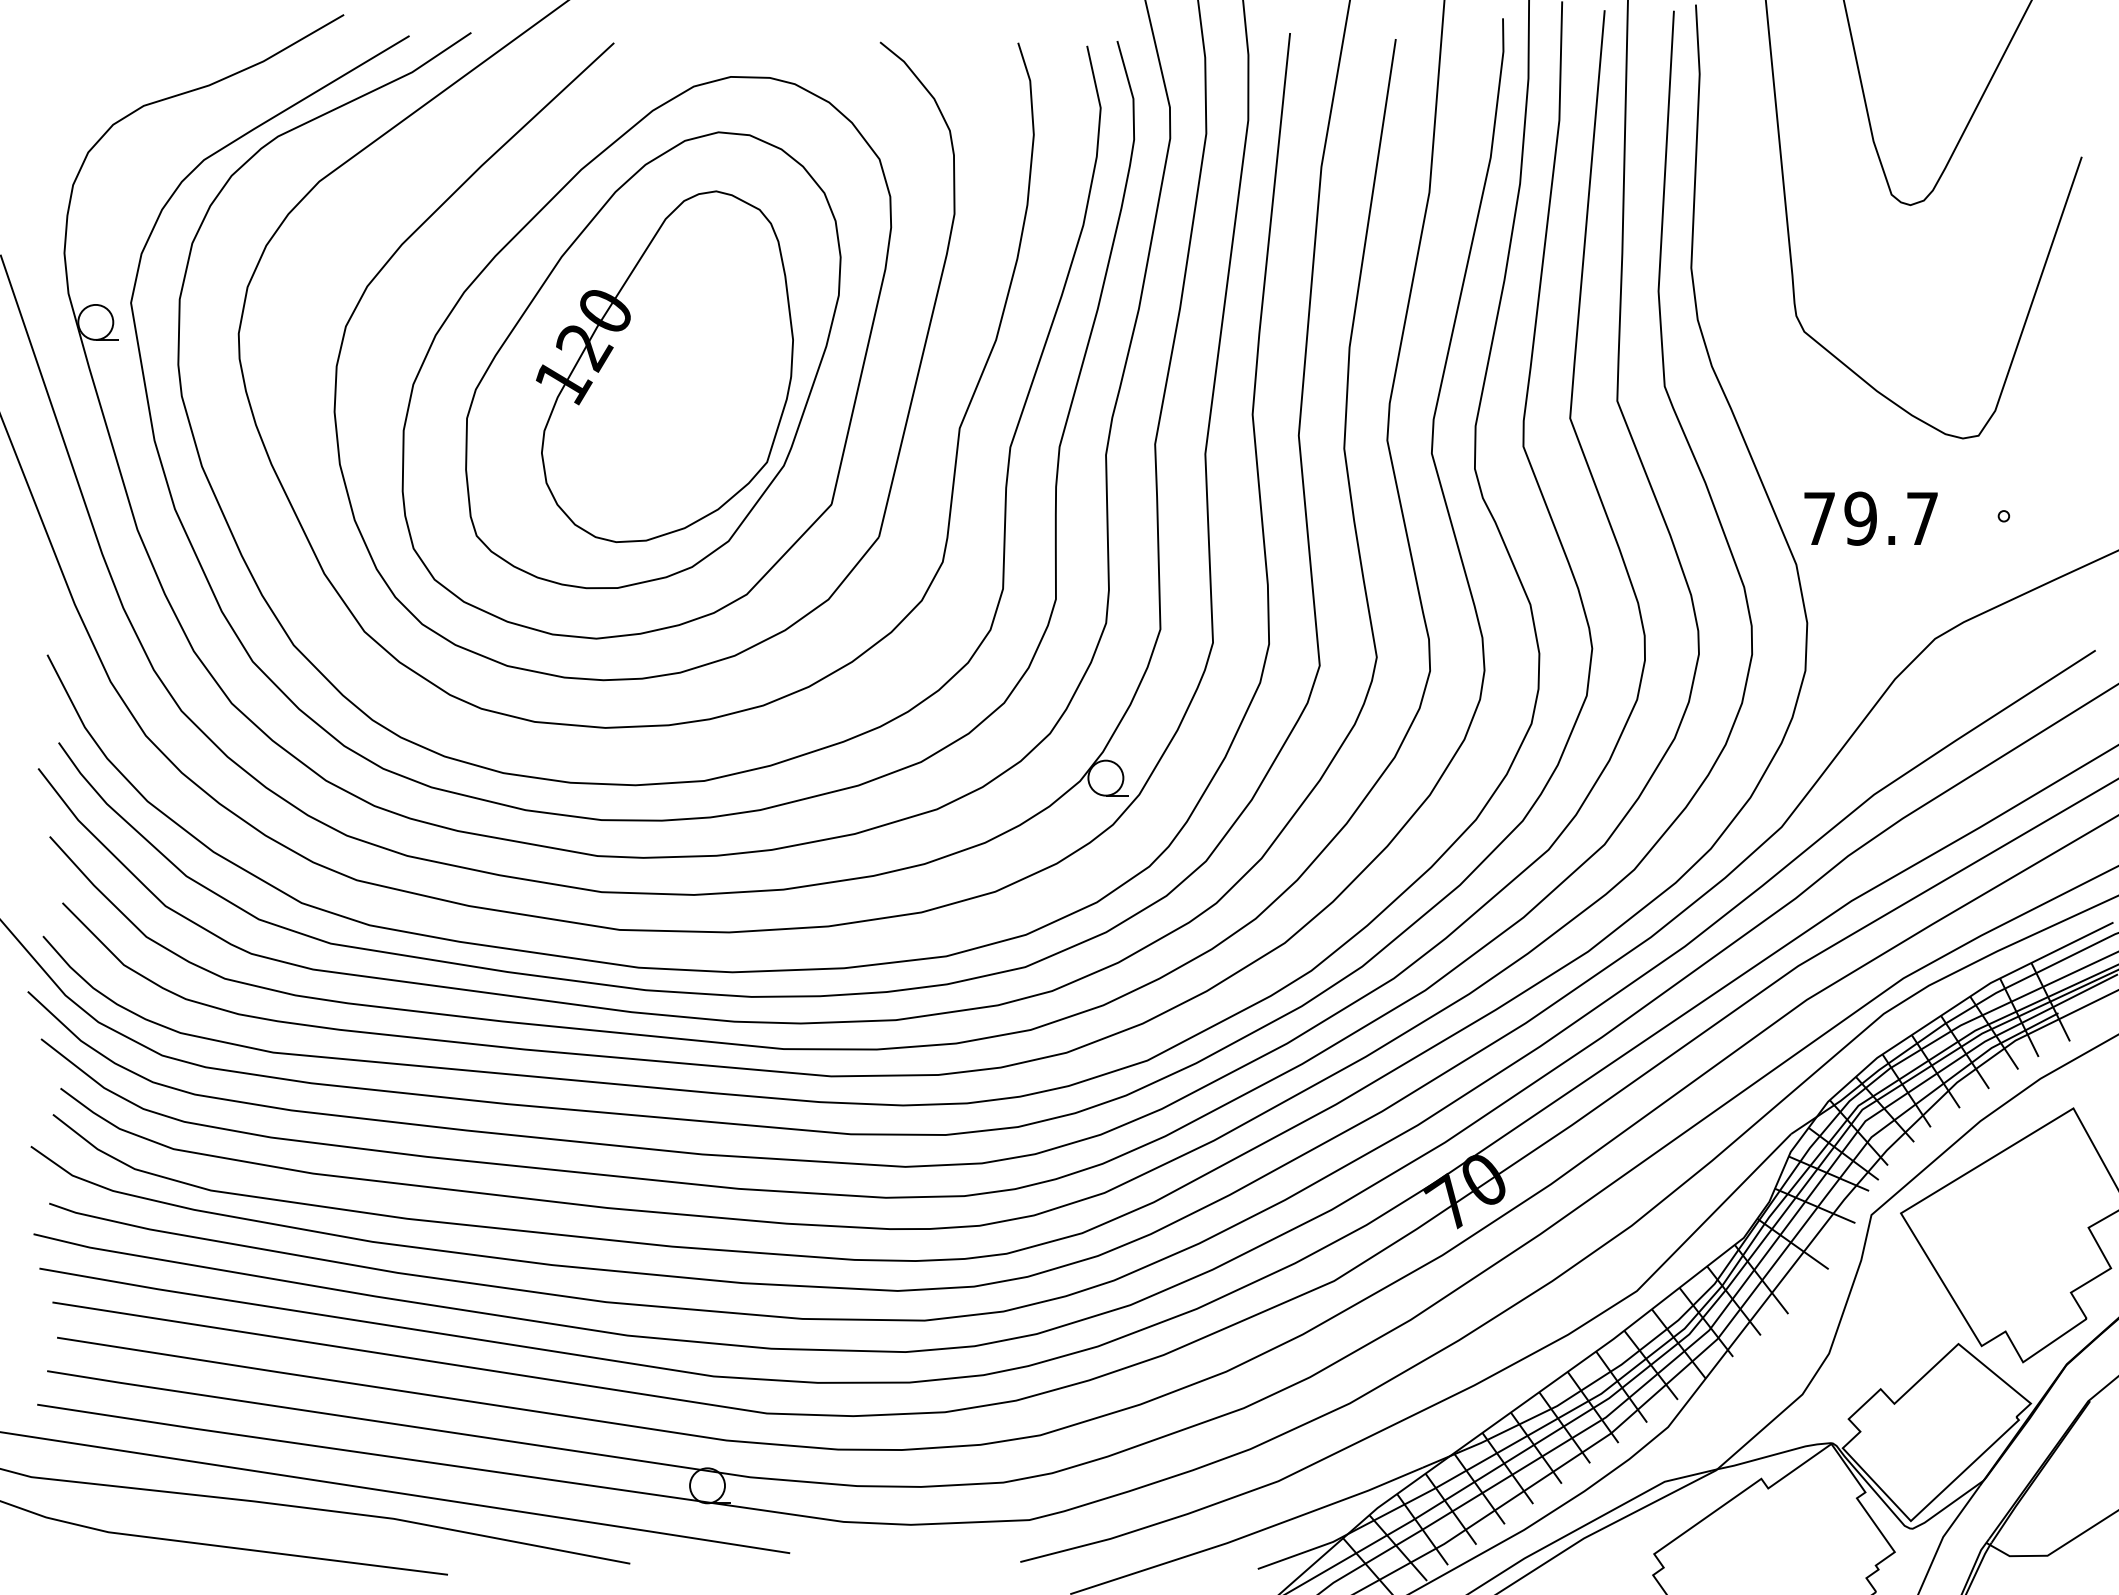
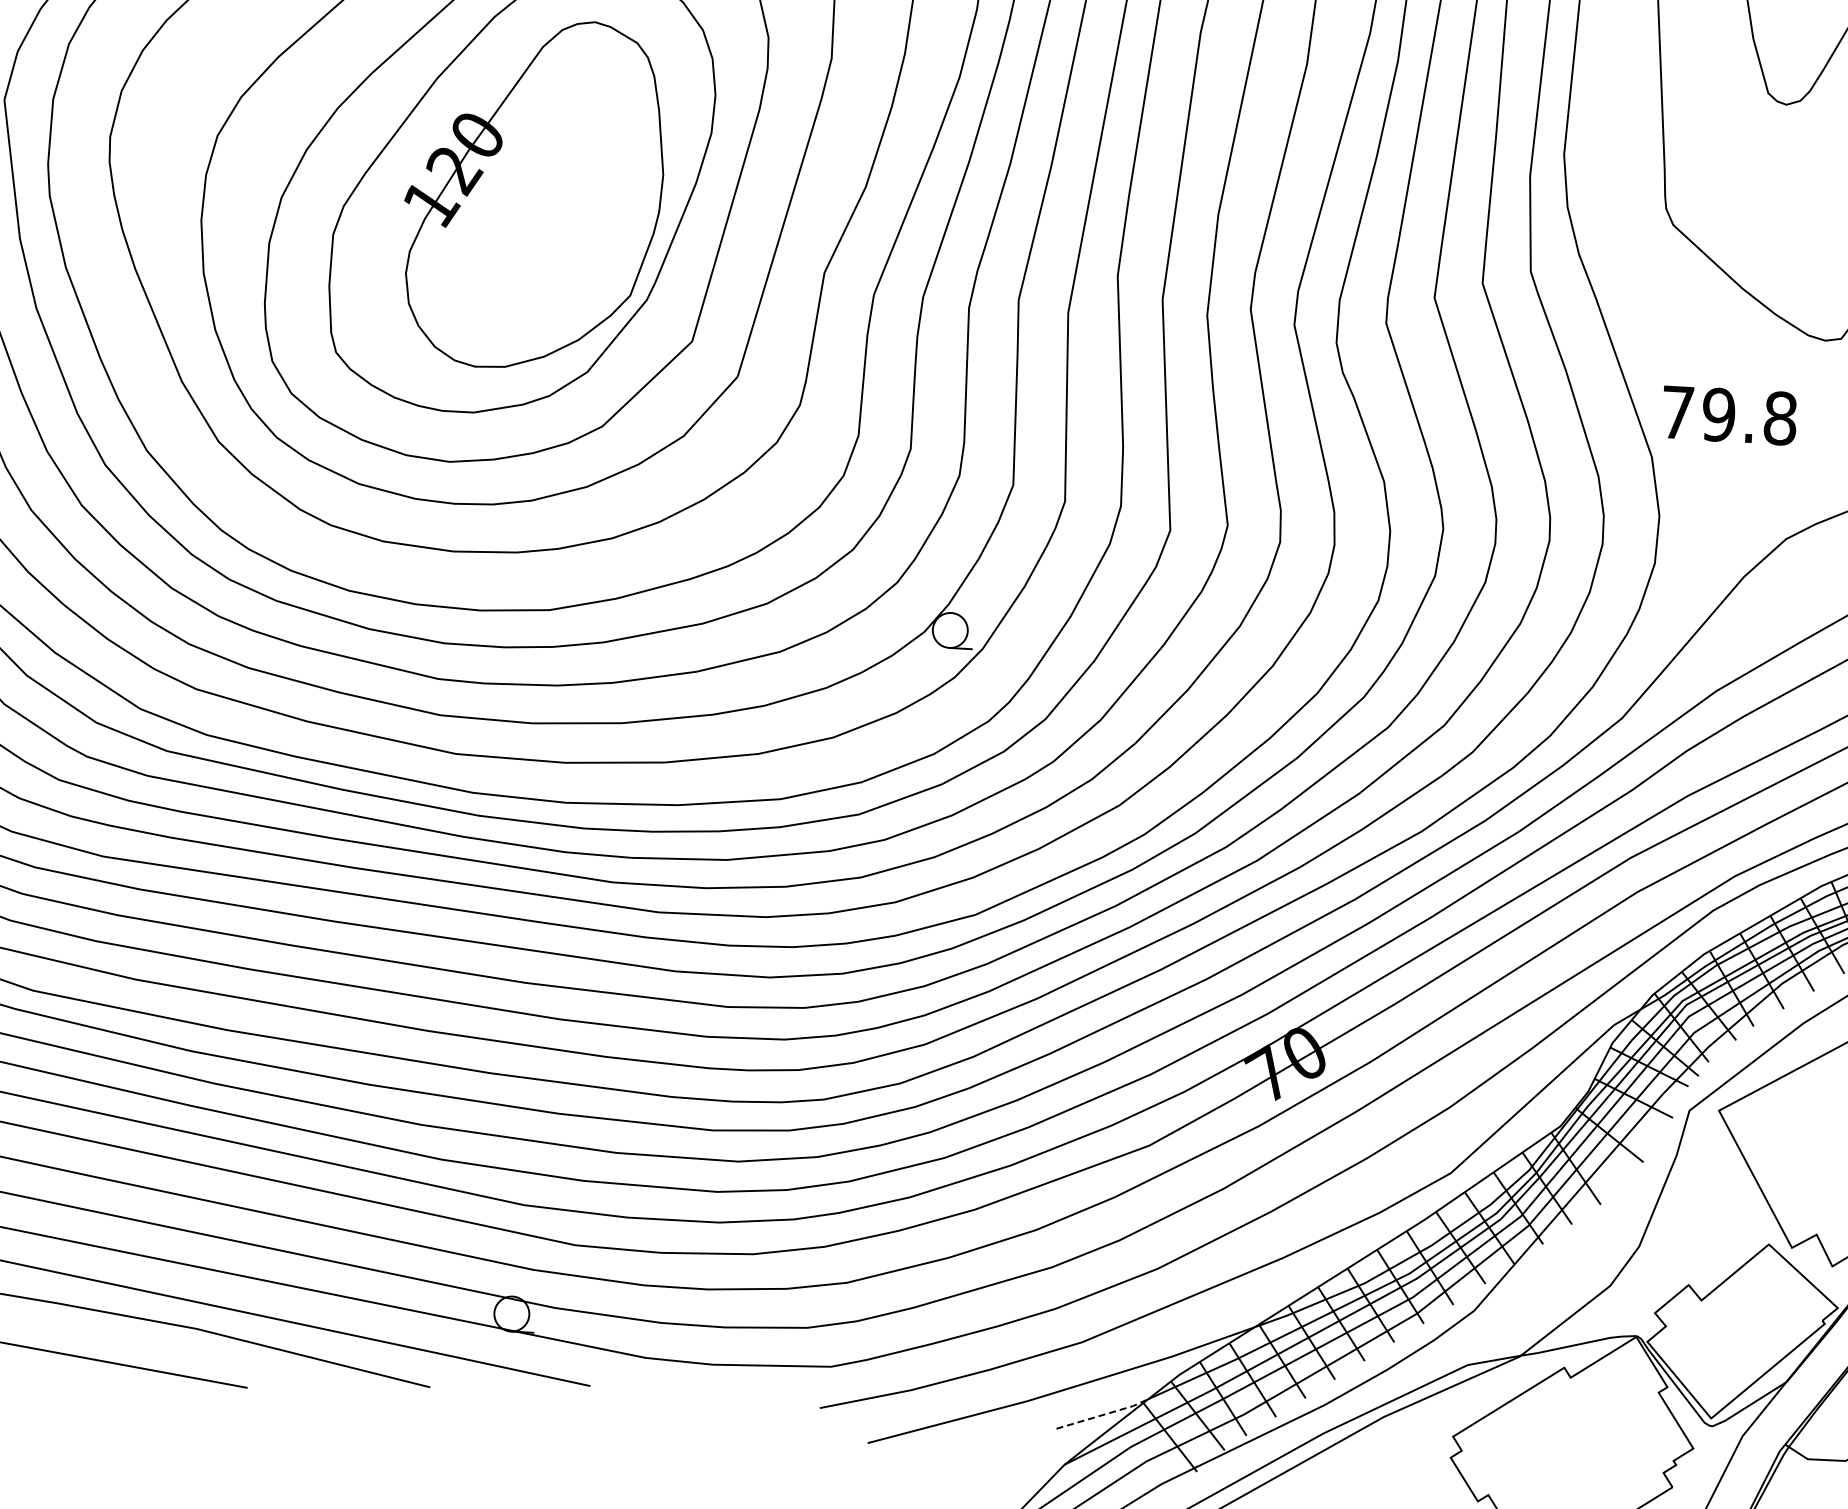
text: (1922, 518) -> (1780, 418), 79.7 -> 79.8
line: (1304, 1552) -> (1104, 1414), solid -> dashed

